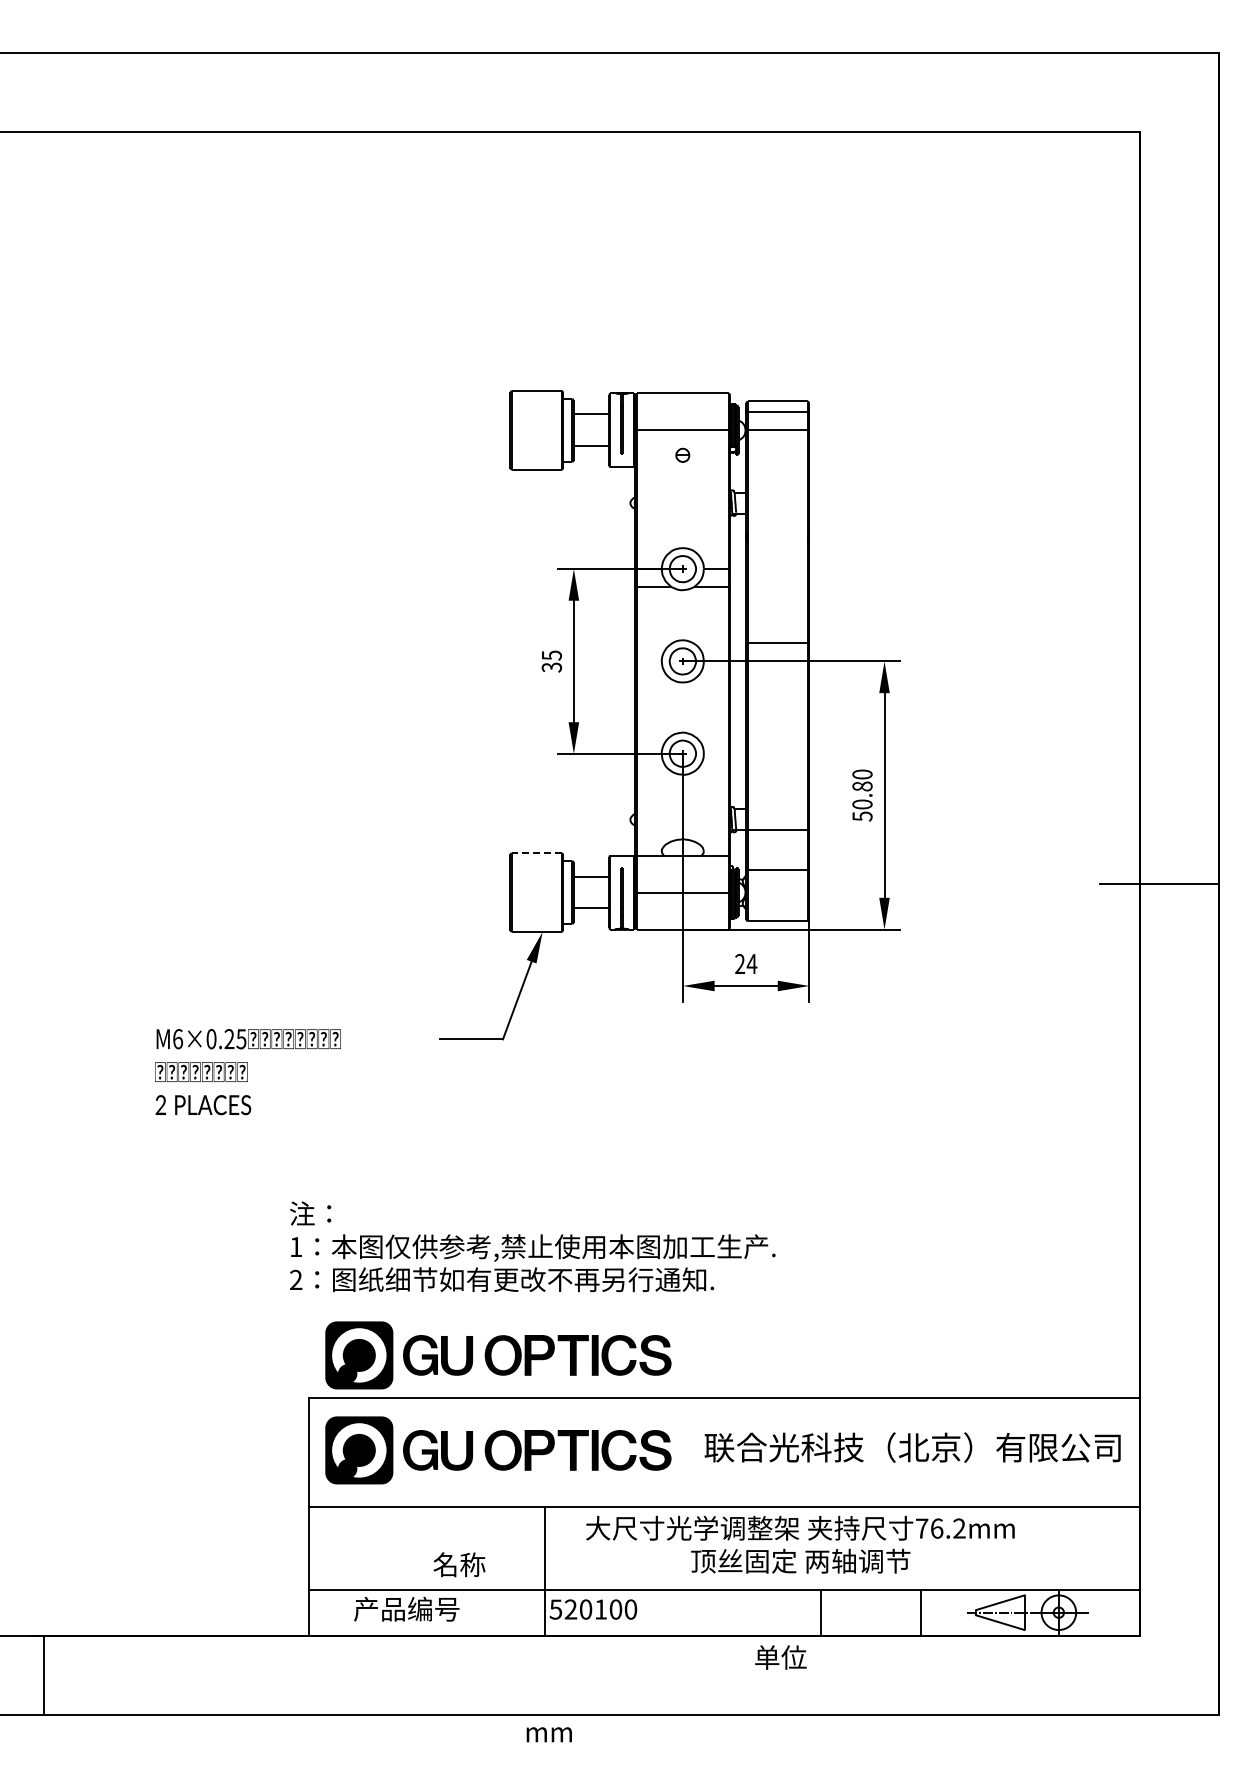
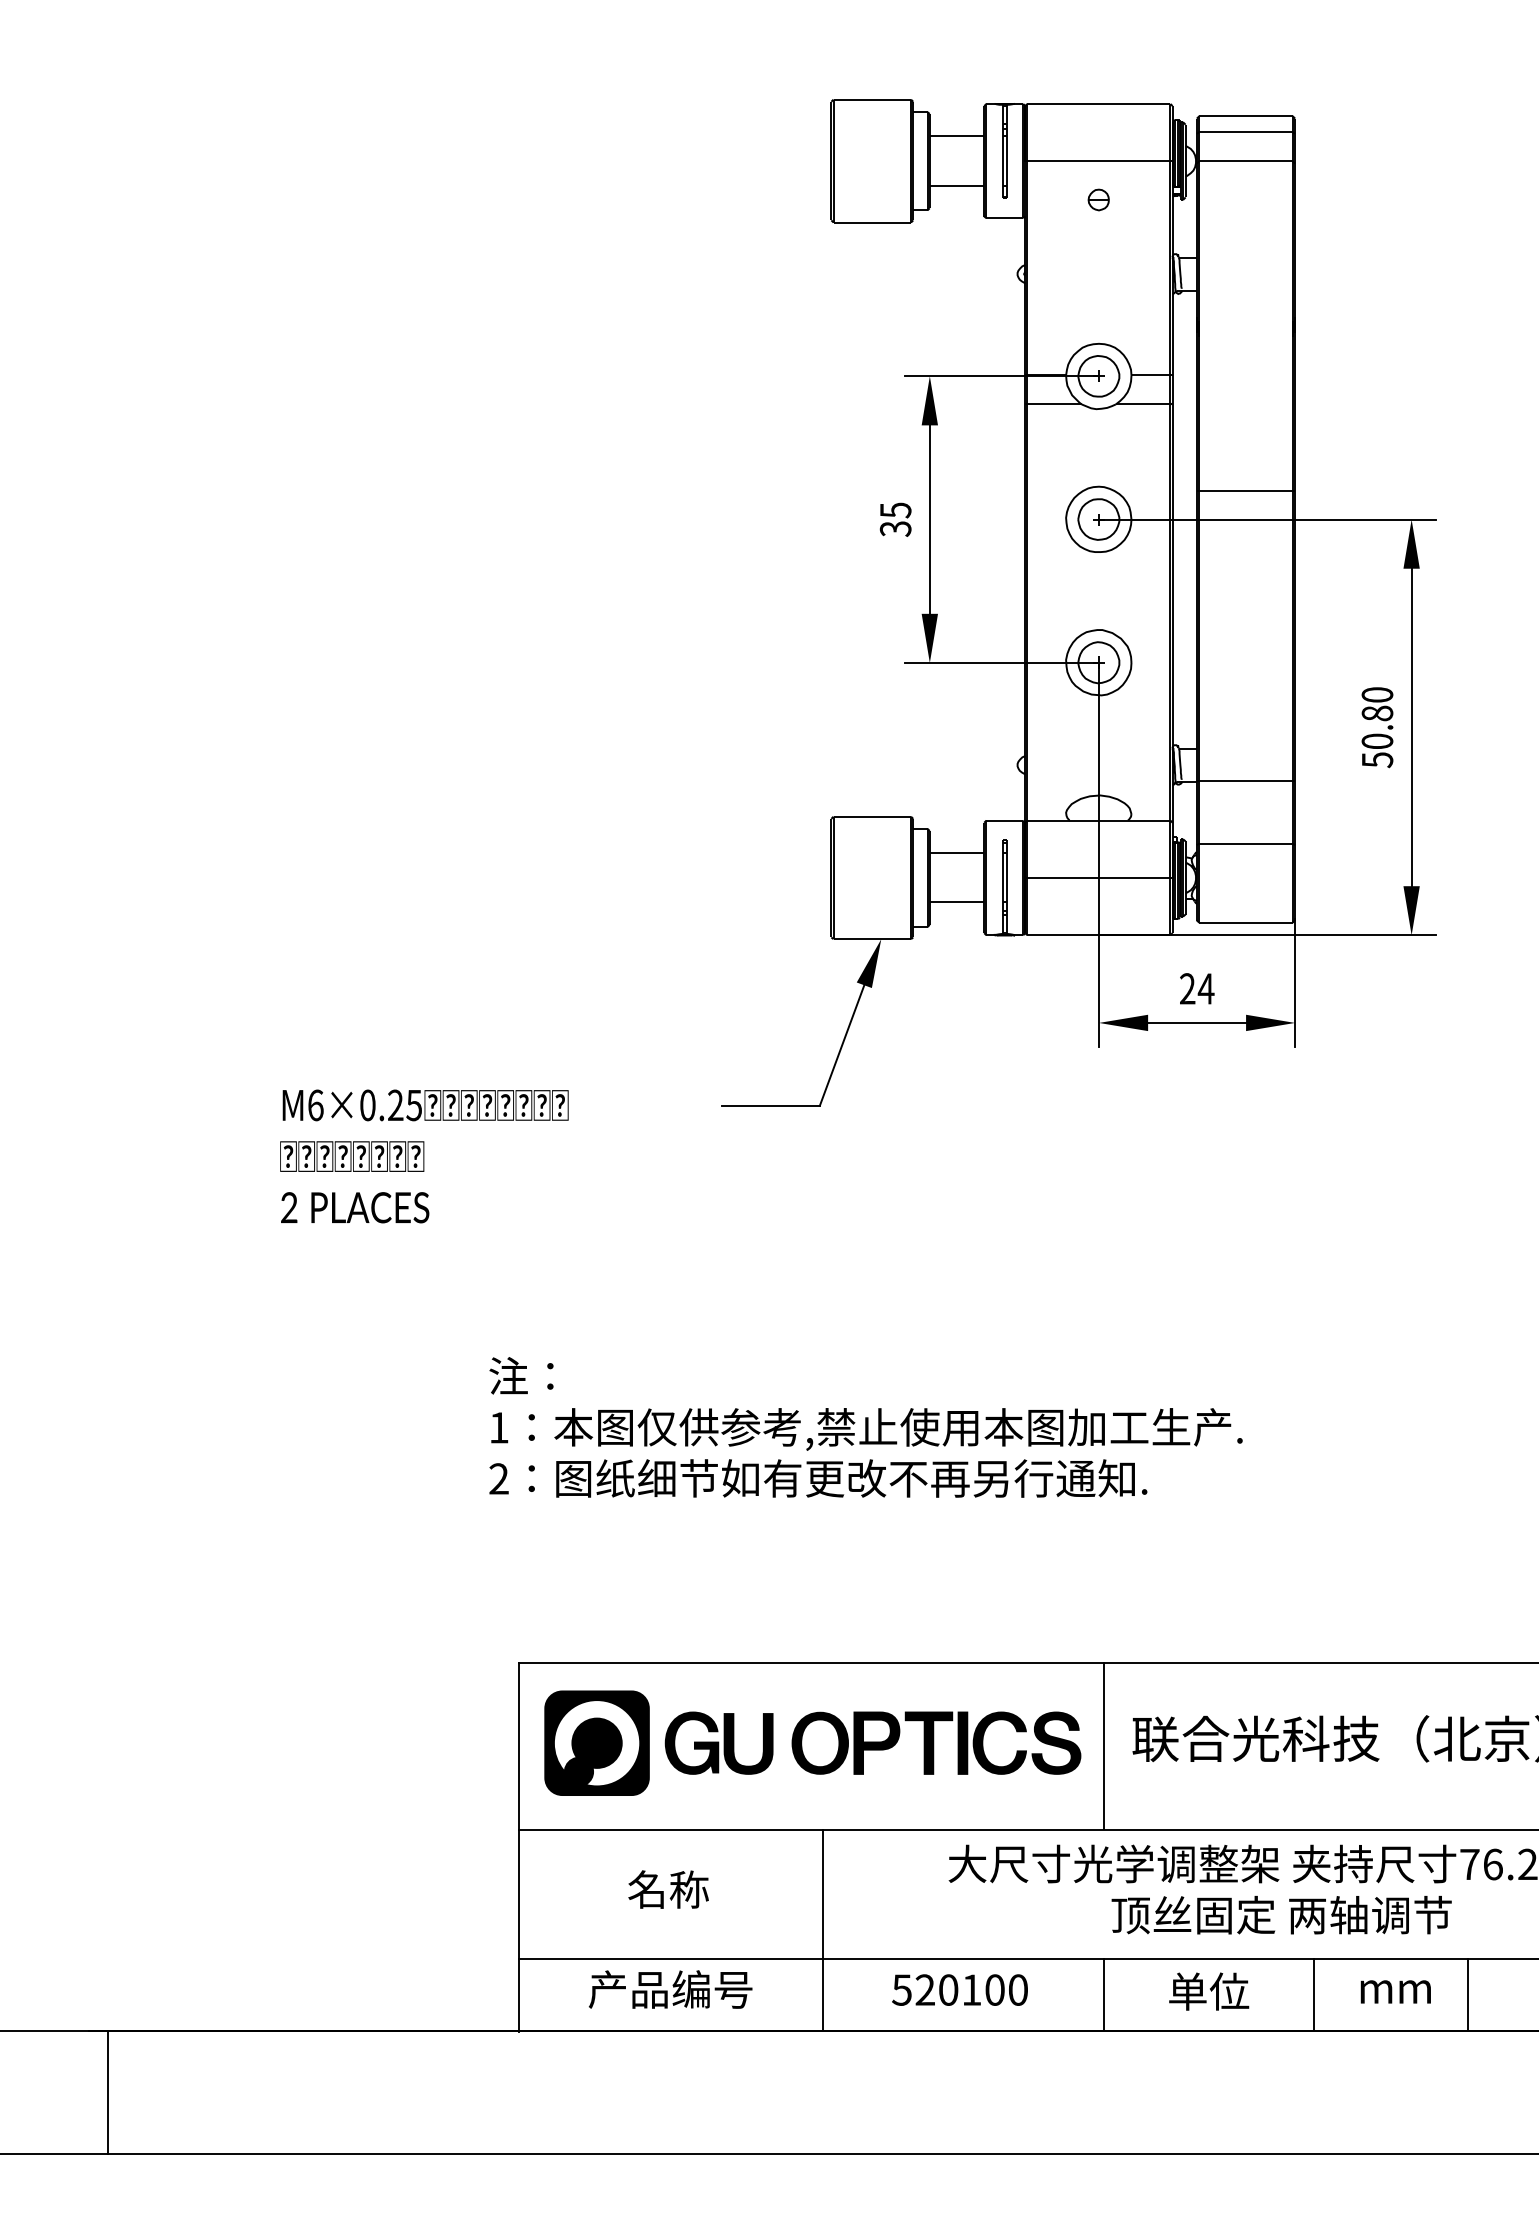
line: (536, 853) -> (871, 817), dashed -> solid
part: (498, 1355) -> (812, 1596), removed
line: (685, 1451) -> (1102, 1744), added
text: (459, 1564) -> (668, 1889), moved
line: (544, 1570) -> (822, 1929), moved
line: (685, 1612) -> (1102, 1994), added
text: (780, 1657) -> (1208, 1991), moved
text: (548, 1734) -> (1394, 1991), moved

